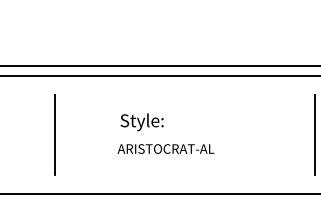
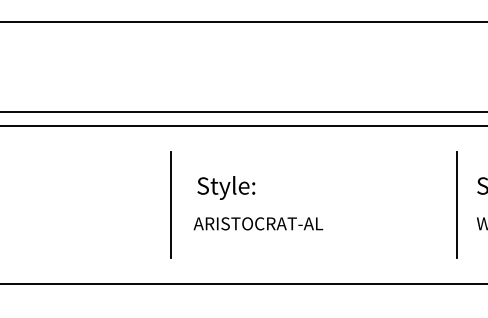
line: (54, 134) -> (170, 204), moved

